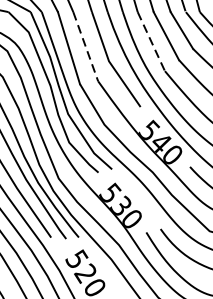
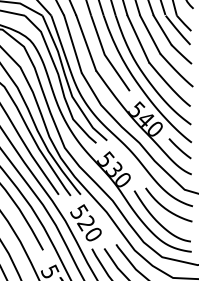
line: (151, 42) -> (138, 39), dashed -> solid
line: (86, 47) -> (86, 43), dashed -> solid

